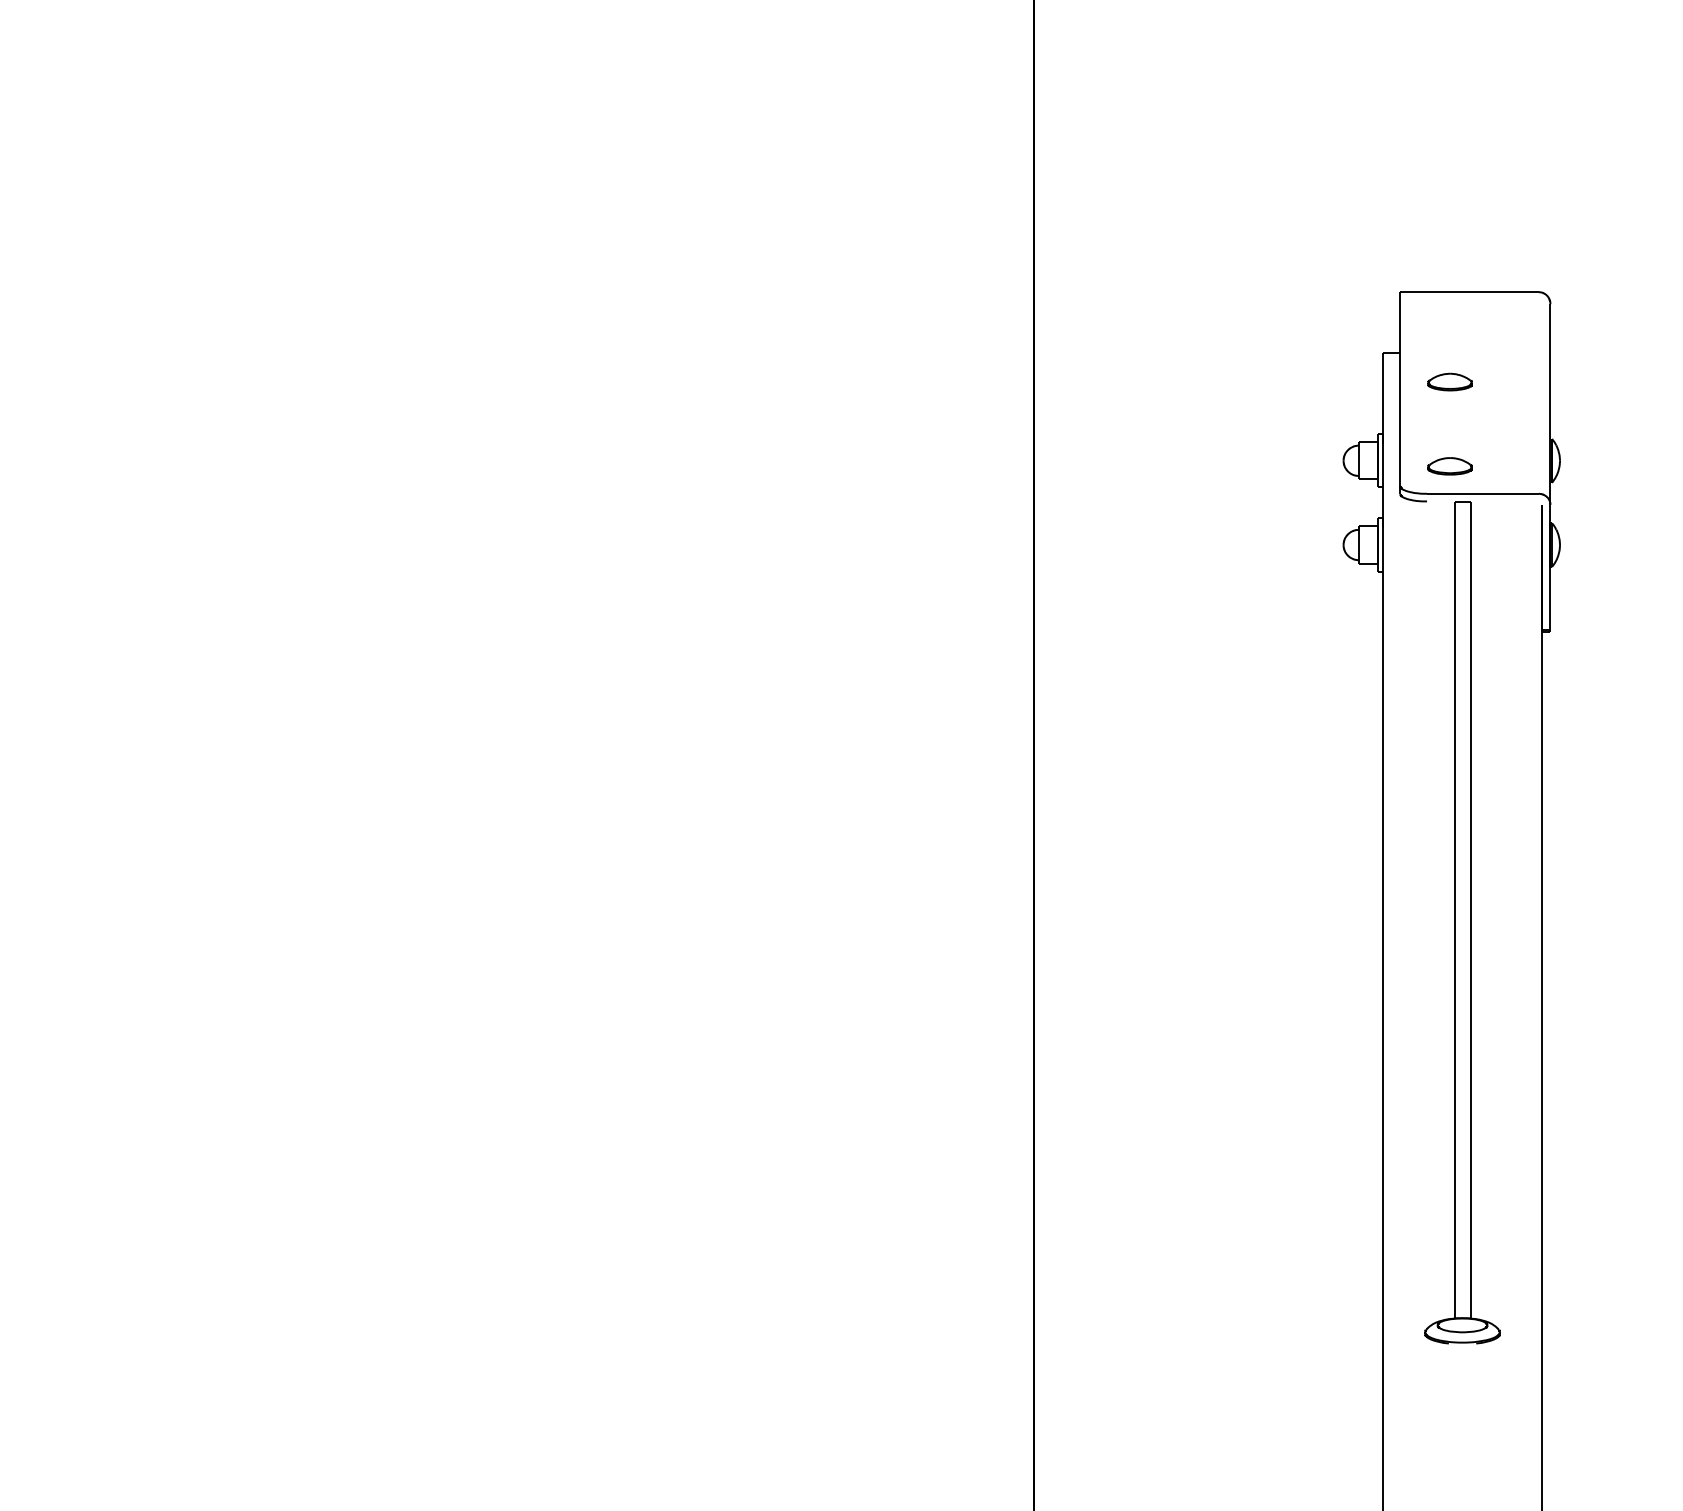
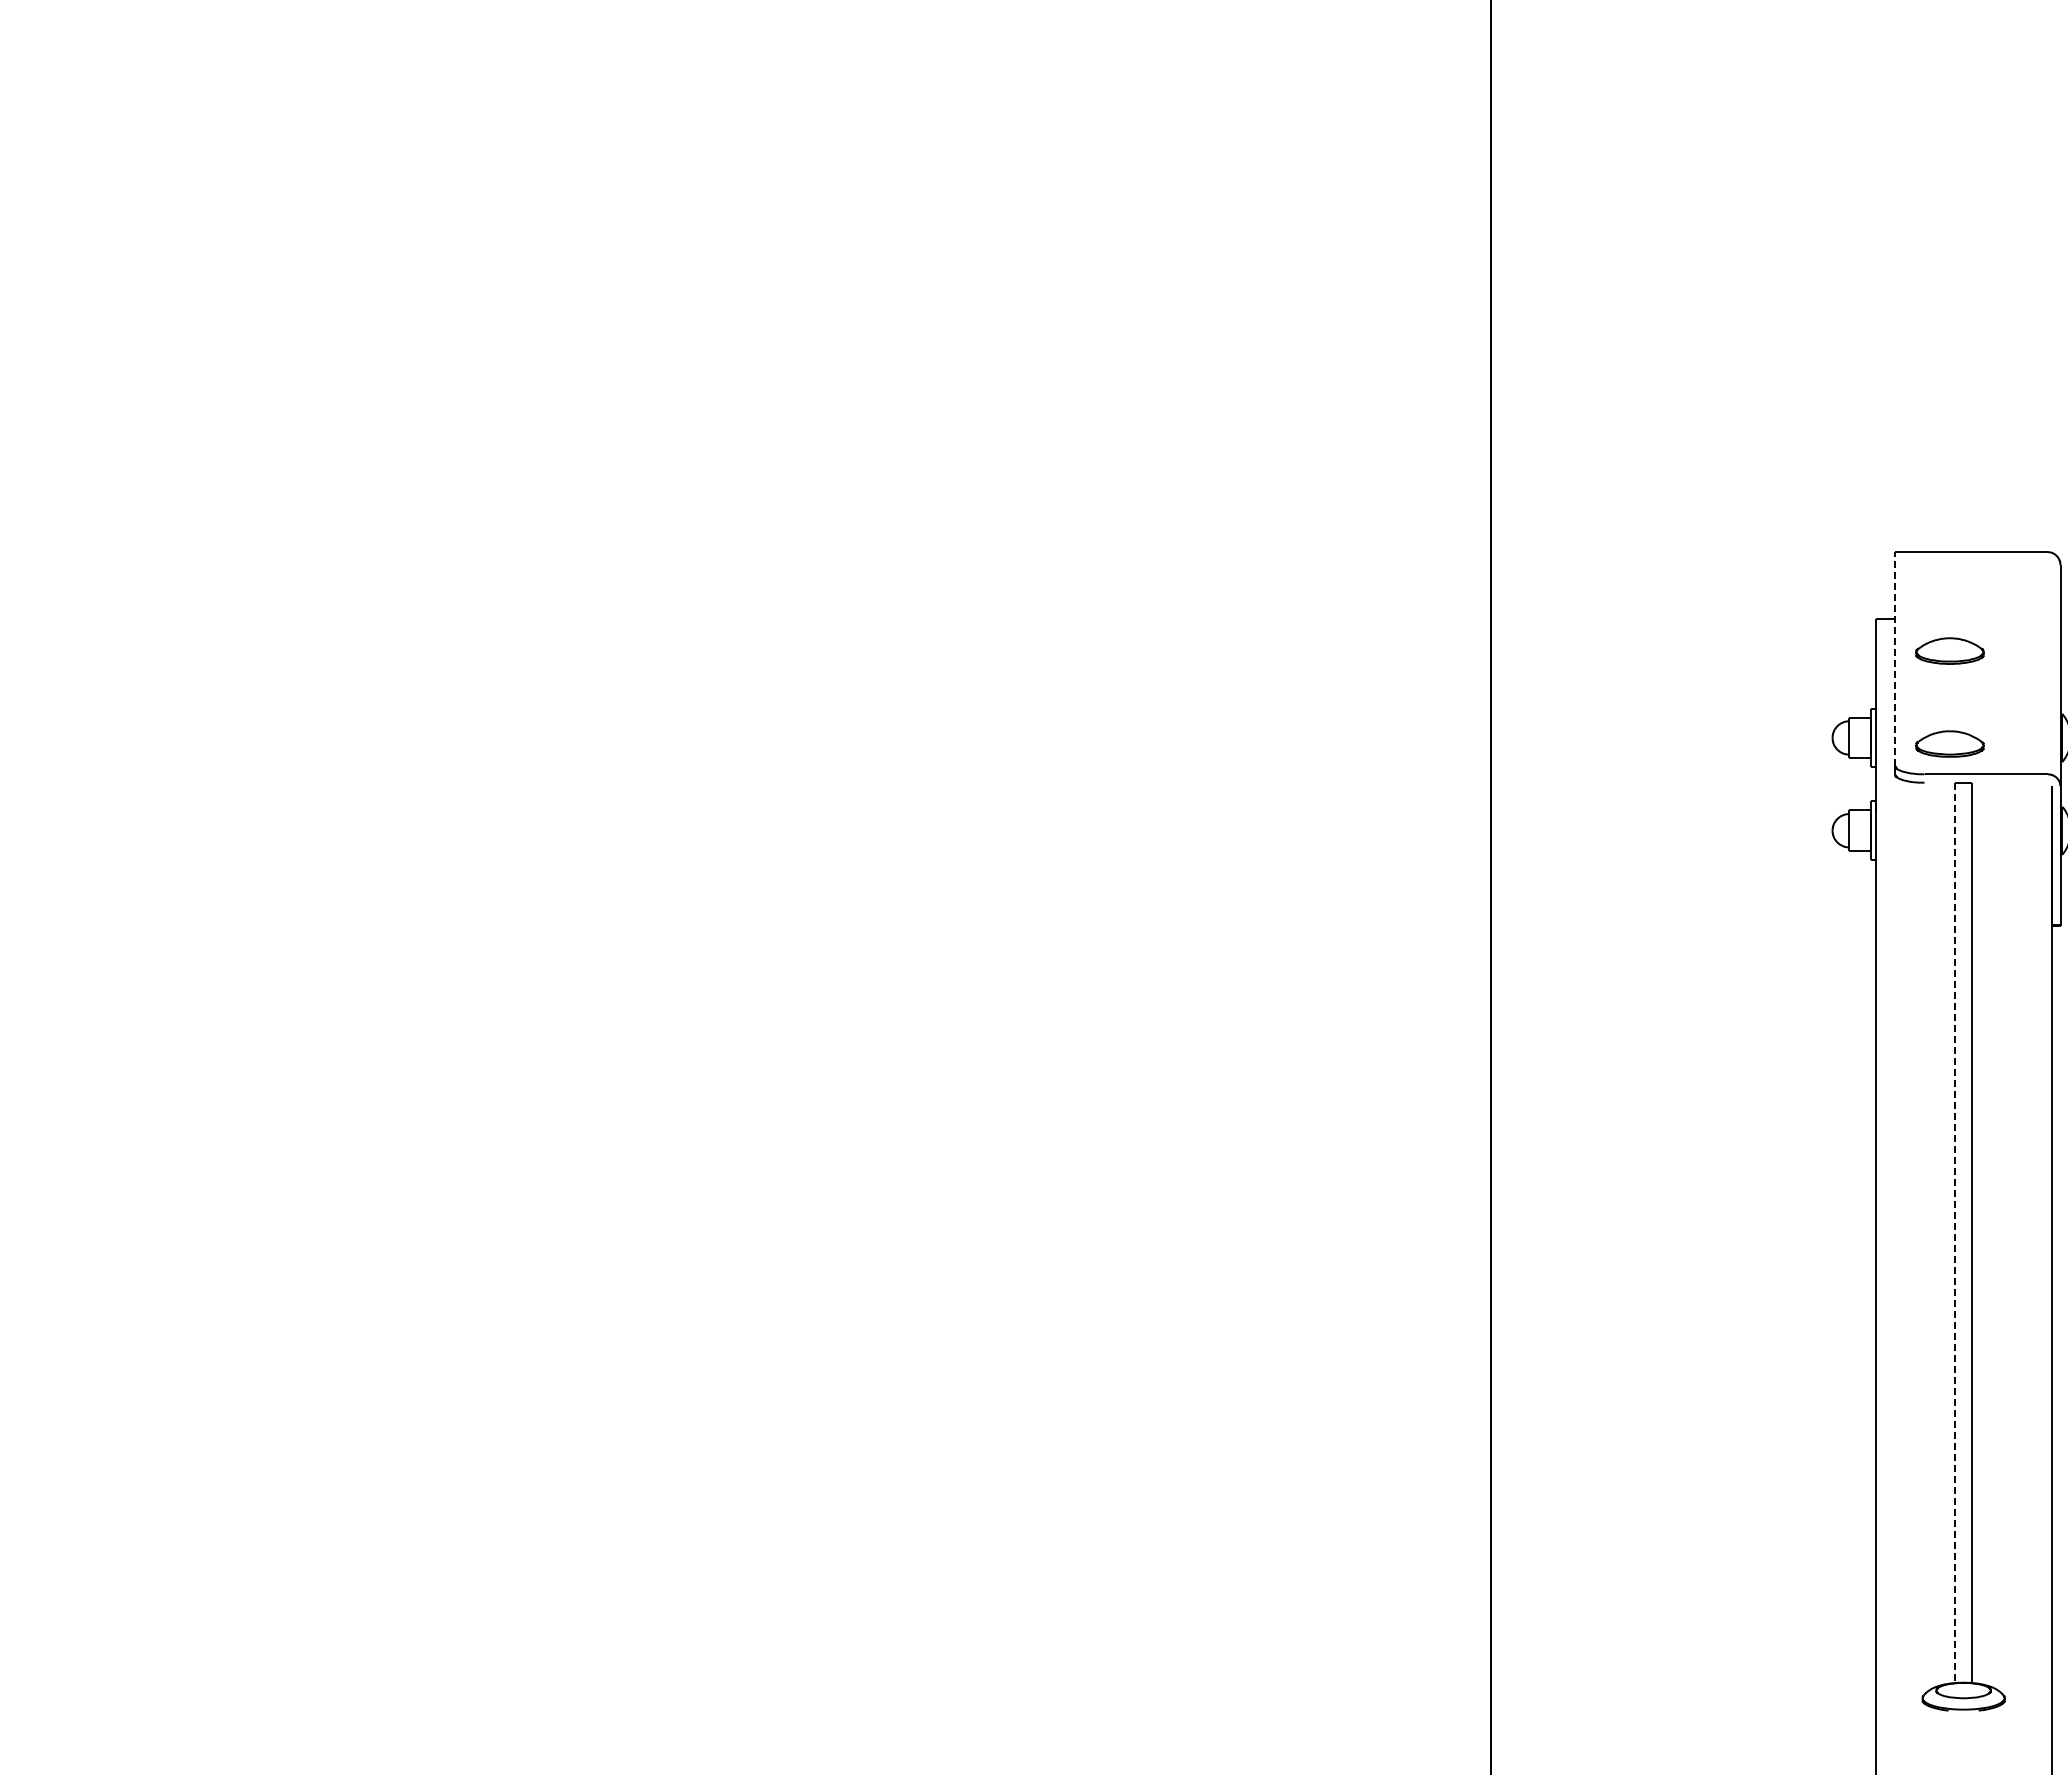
part: (1449, 382) -> (1949, 651), size x1.4
line: (1400, 389) -> (1895, 659), solid -> dashed
part: (1449, 465) -> (1949, 743), size x1.4
line: (1454, 910) -> (1954, 1233), solid -> dashed

